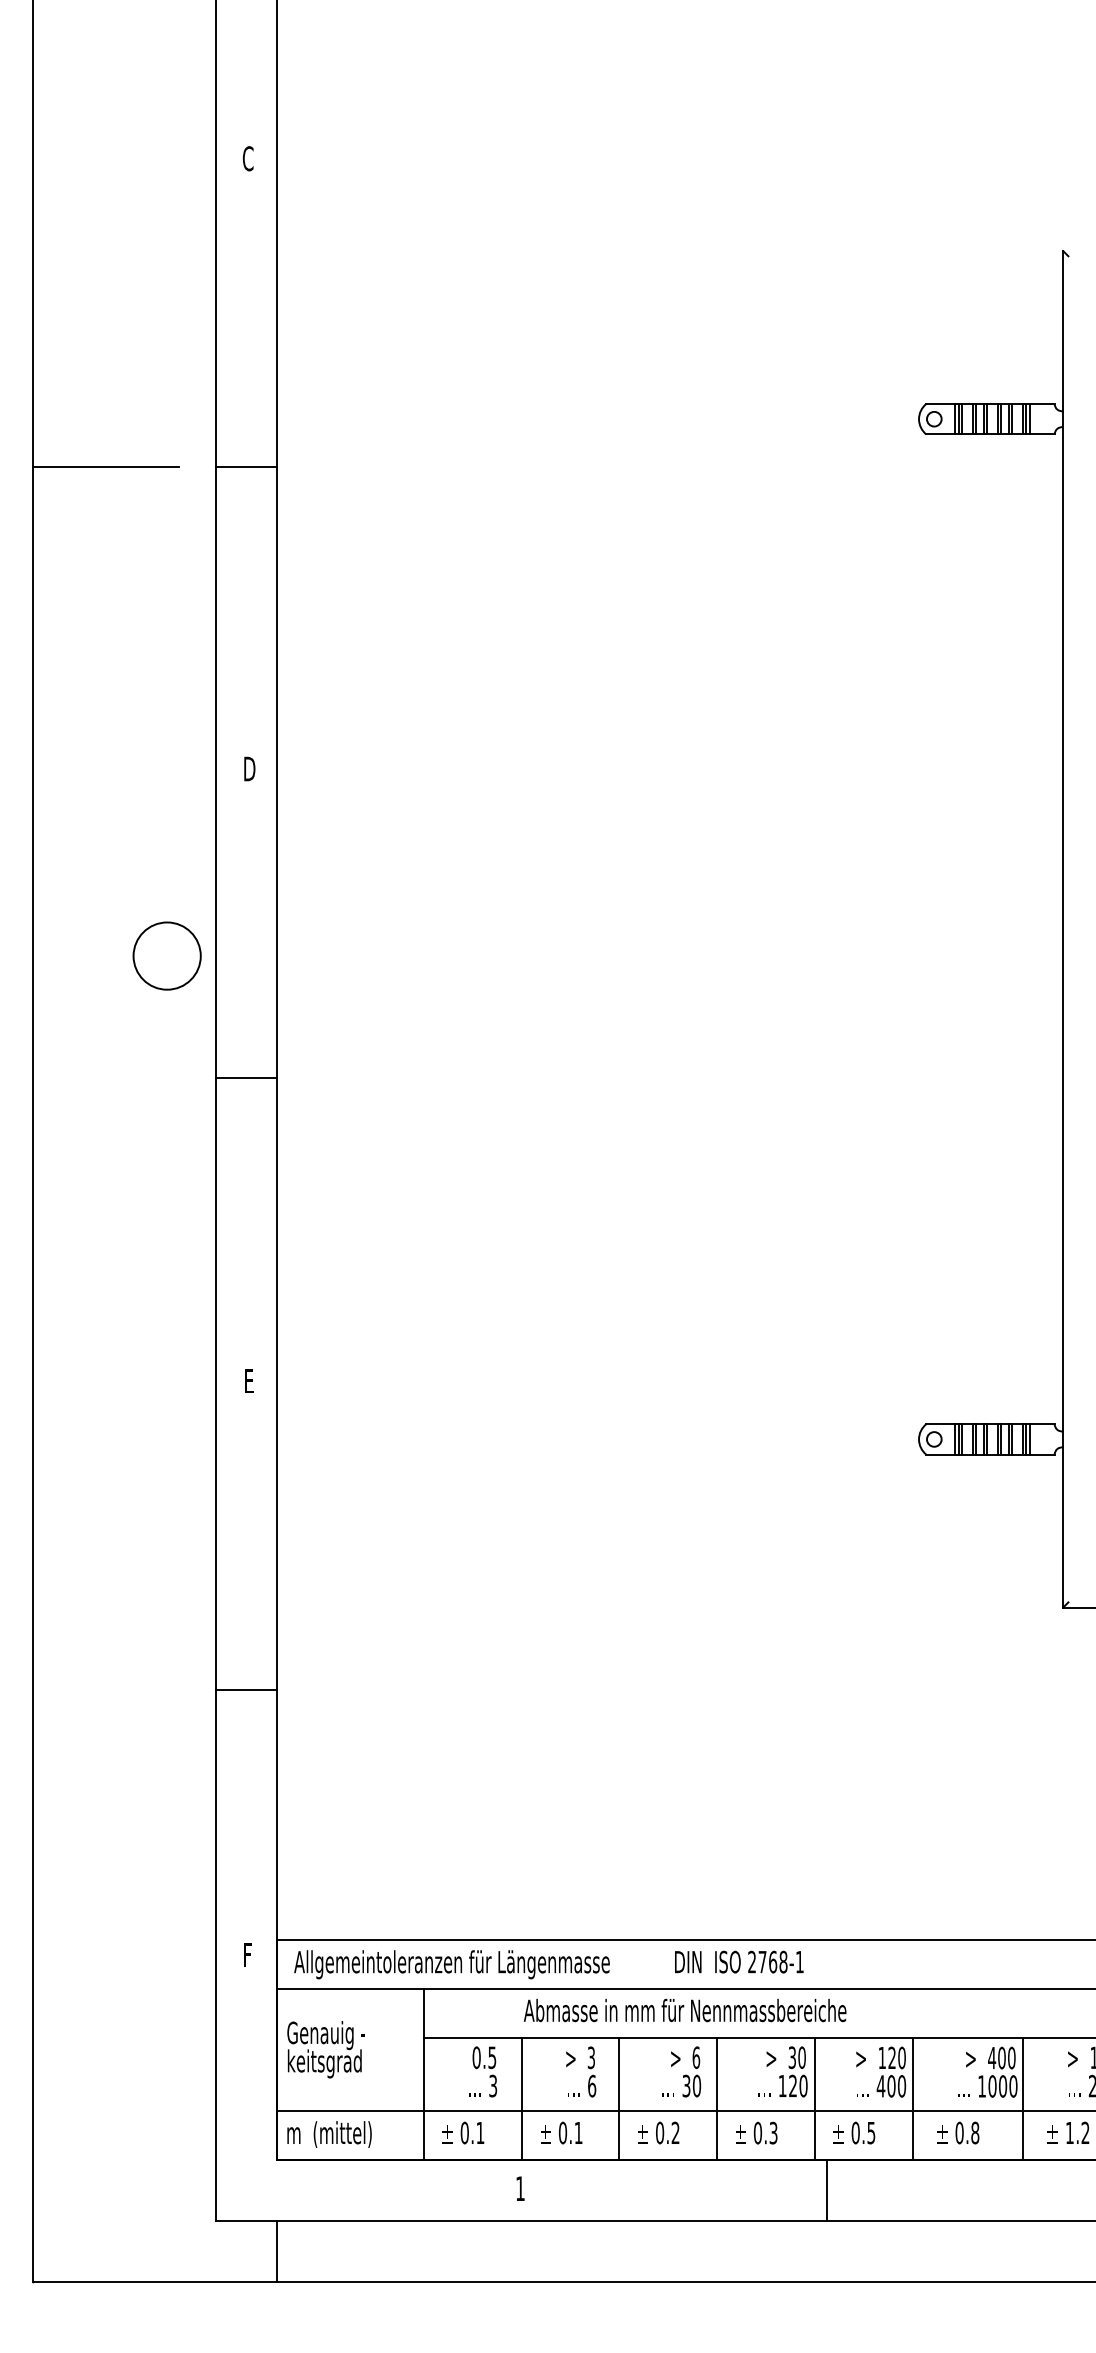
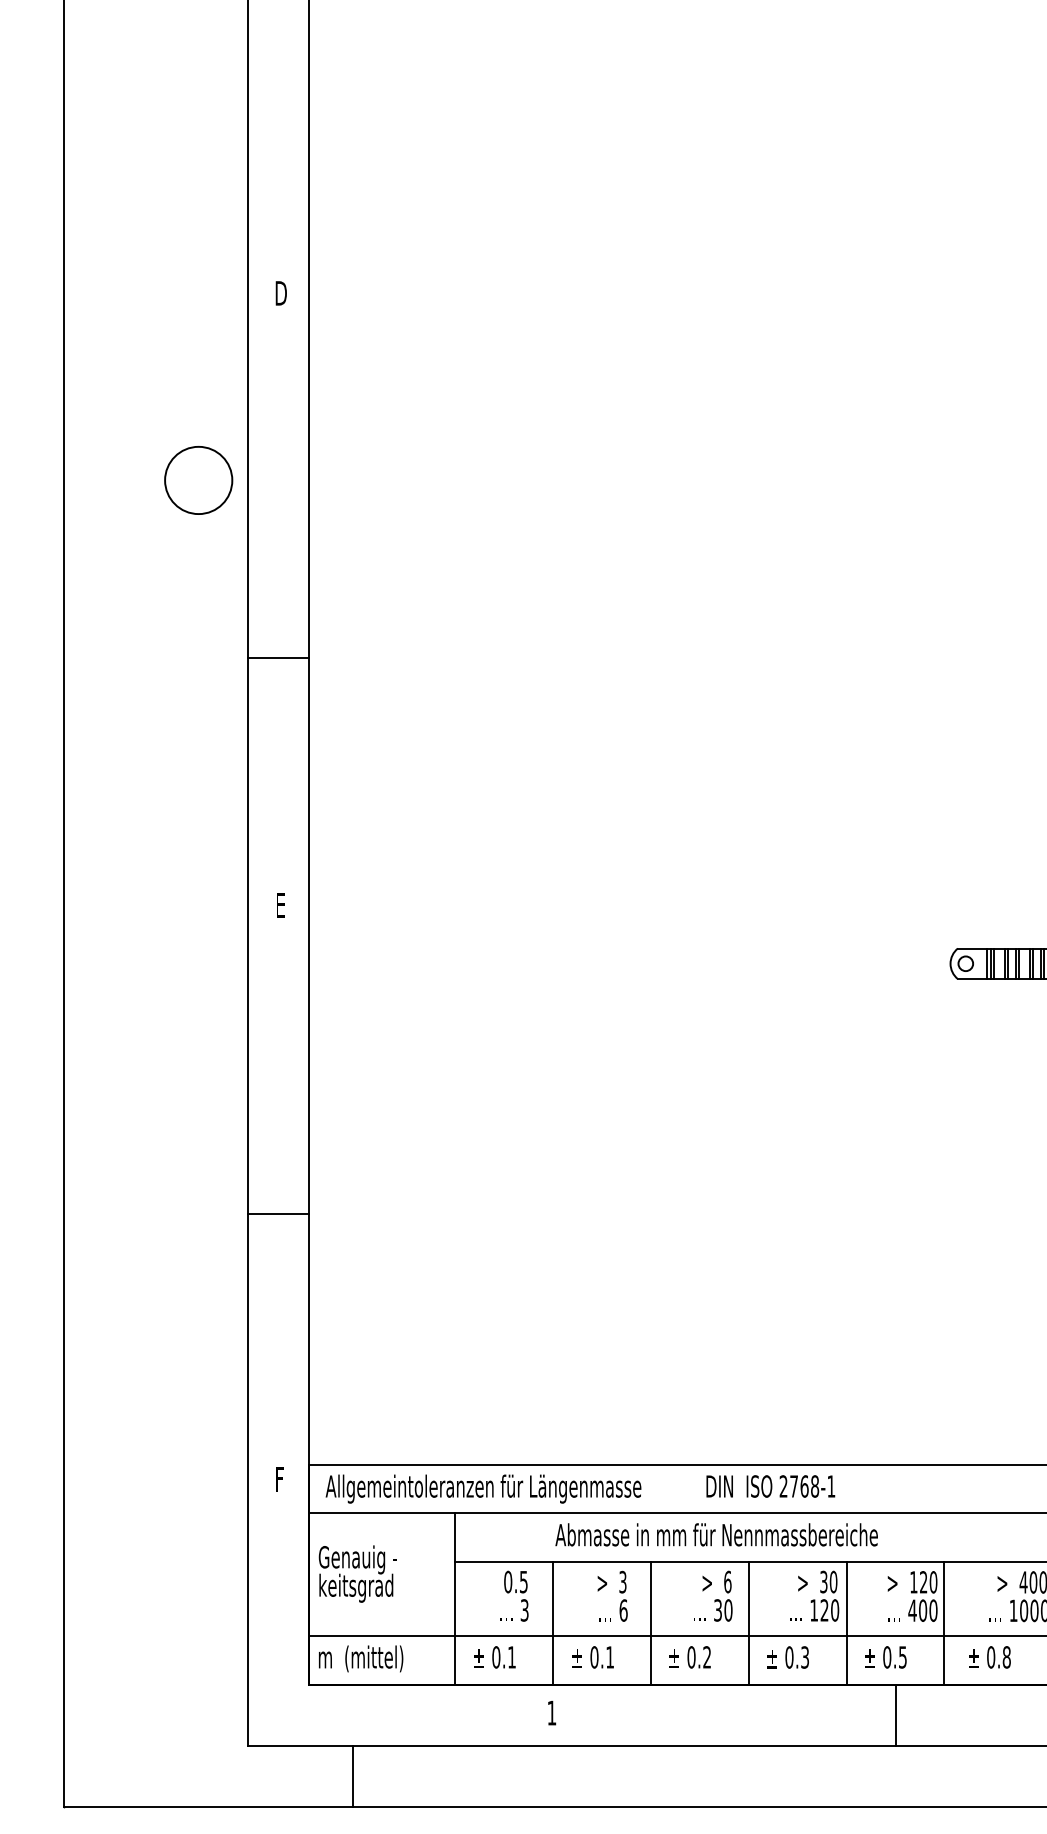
line: (246, 1078) -> (278, 657), moved
line: (827, 2190) -> (896, 1714), moved
line: (277, 2251) -> (353, 1775), moved

